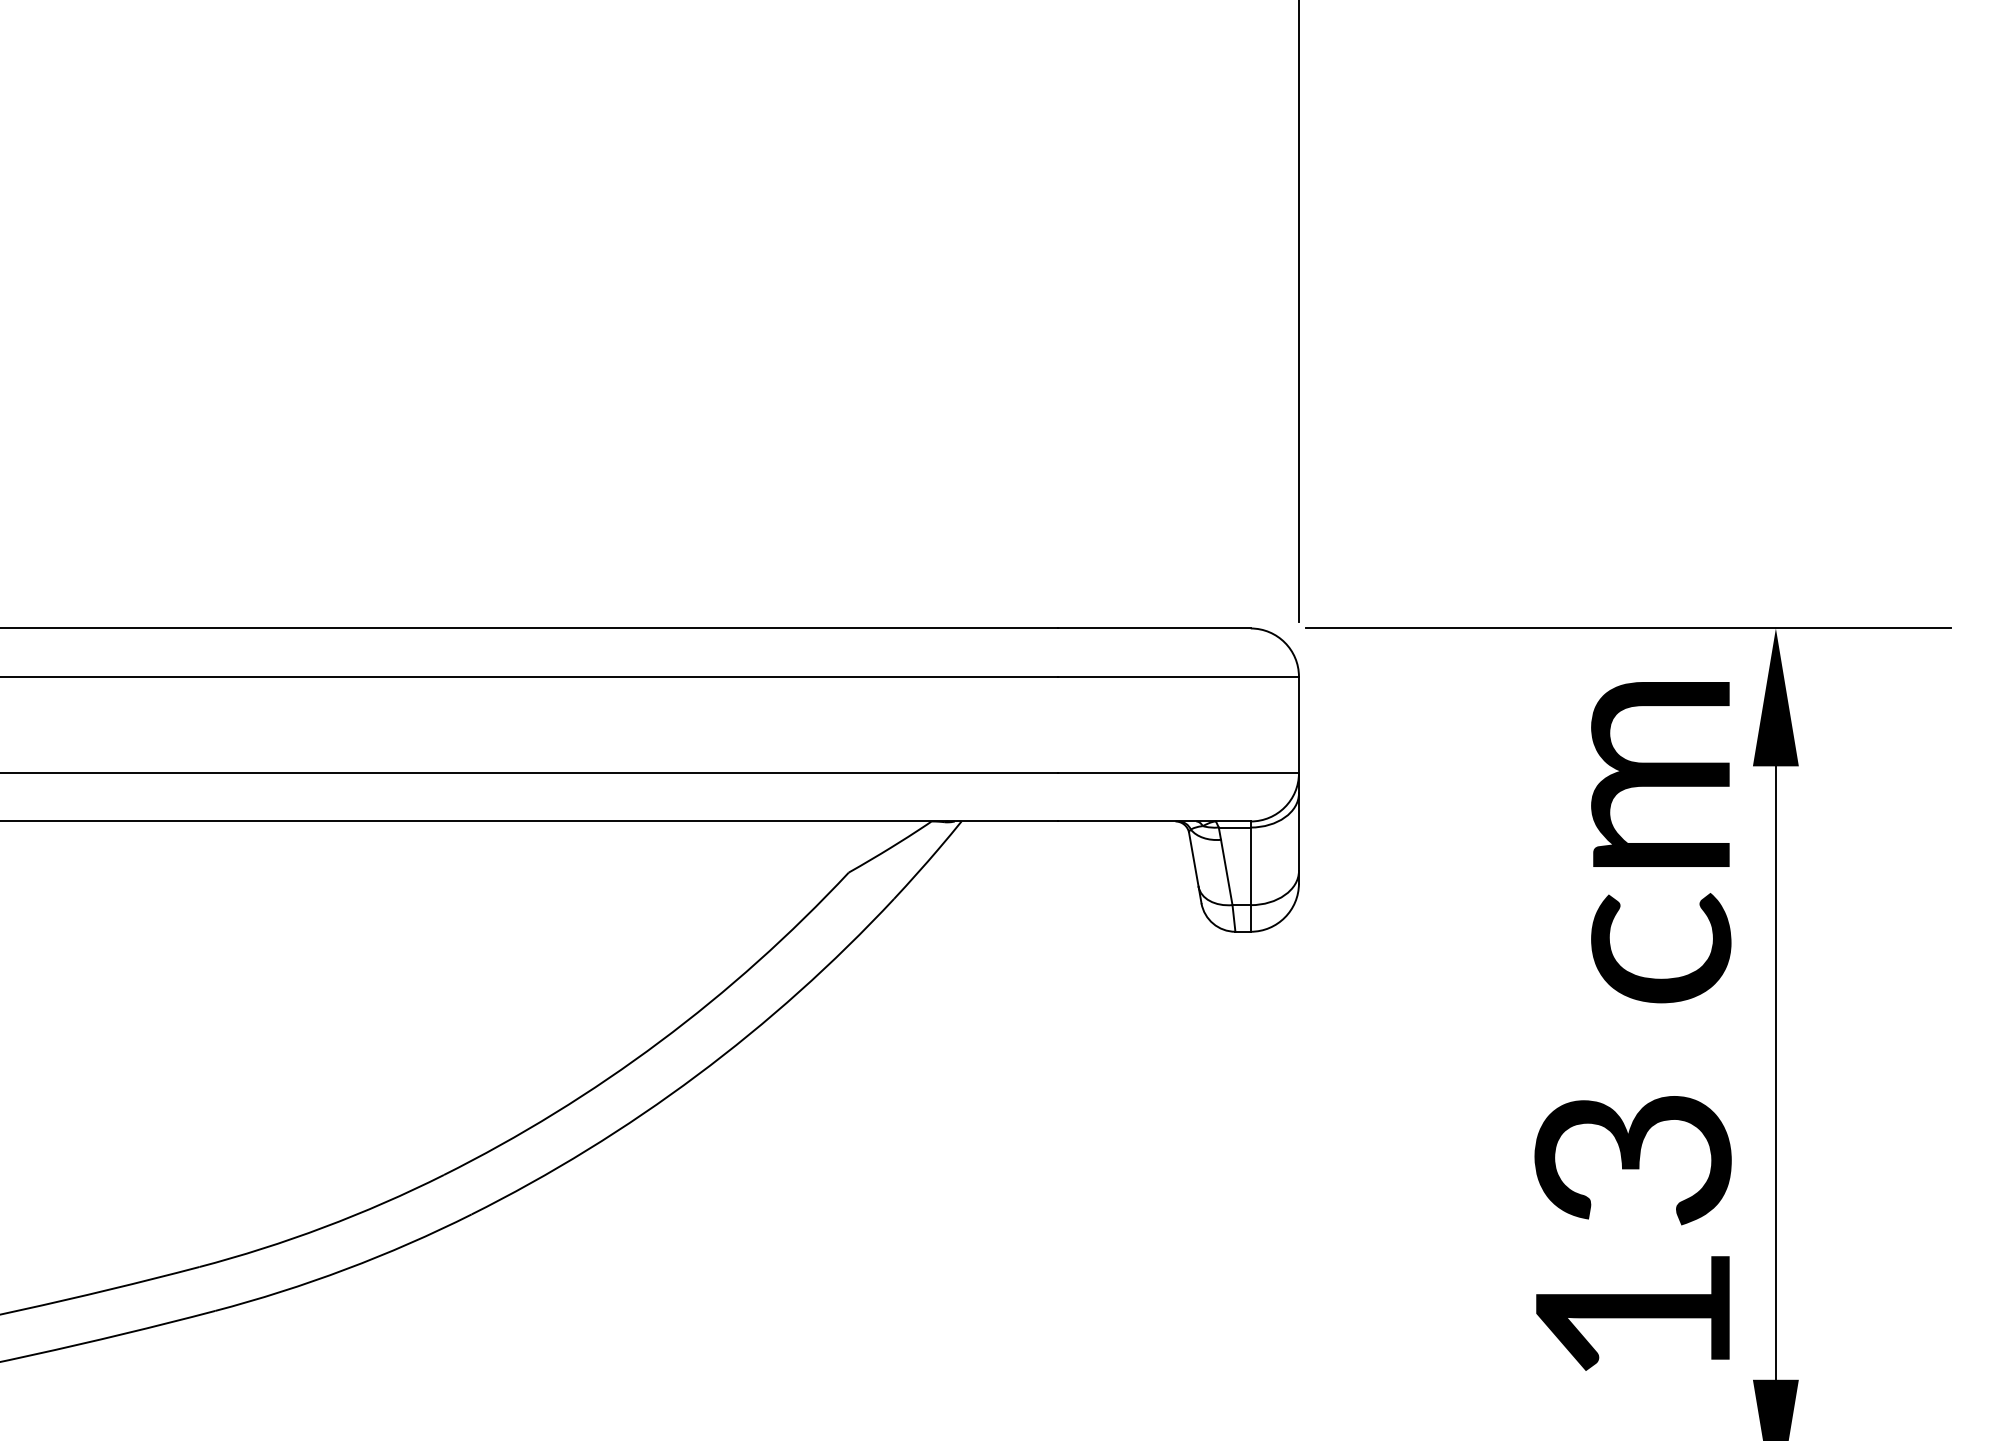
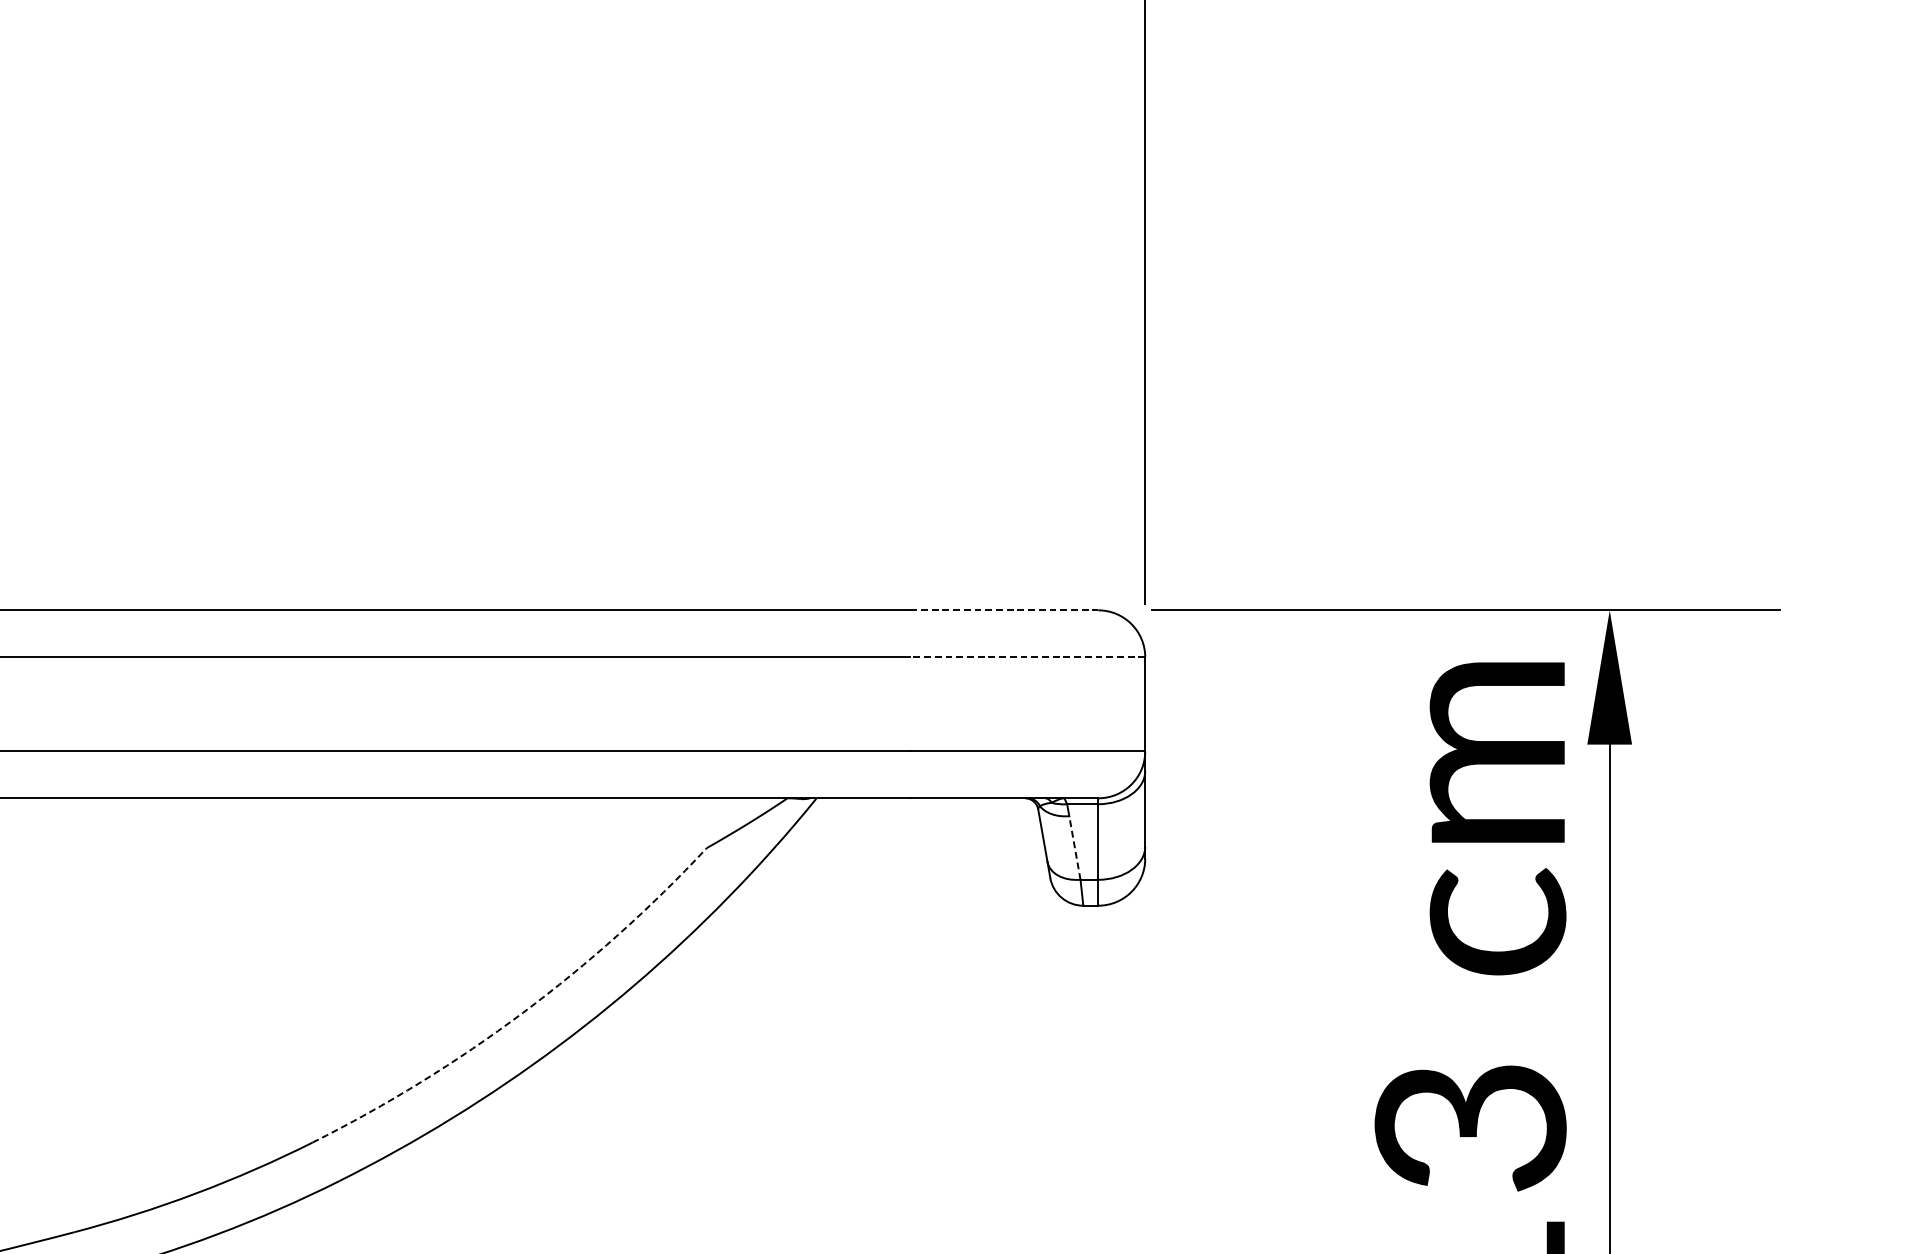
line: (1154, 628) -> (1004, 610), solid -> dashed
line: (1178, 676) -> (1027, 657), solid -> dashed
line: (1226, 872) -> (1074, 847), solid -> dashed
arc: (659, 1041) -> (522, 1012), solid -> dashed

